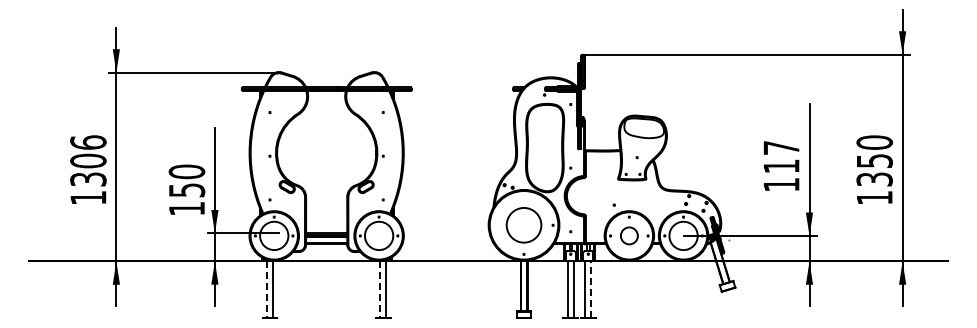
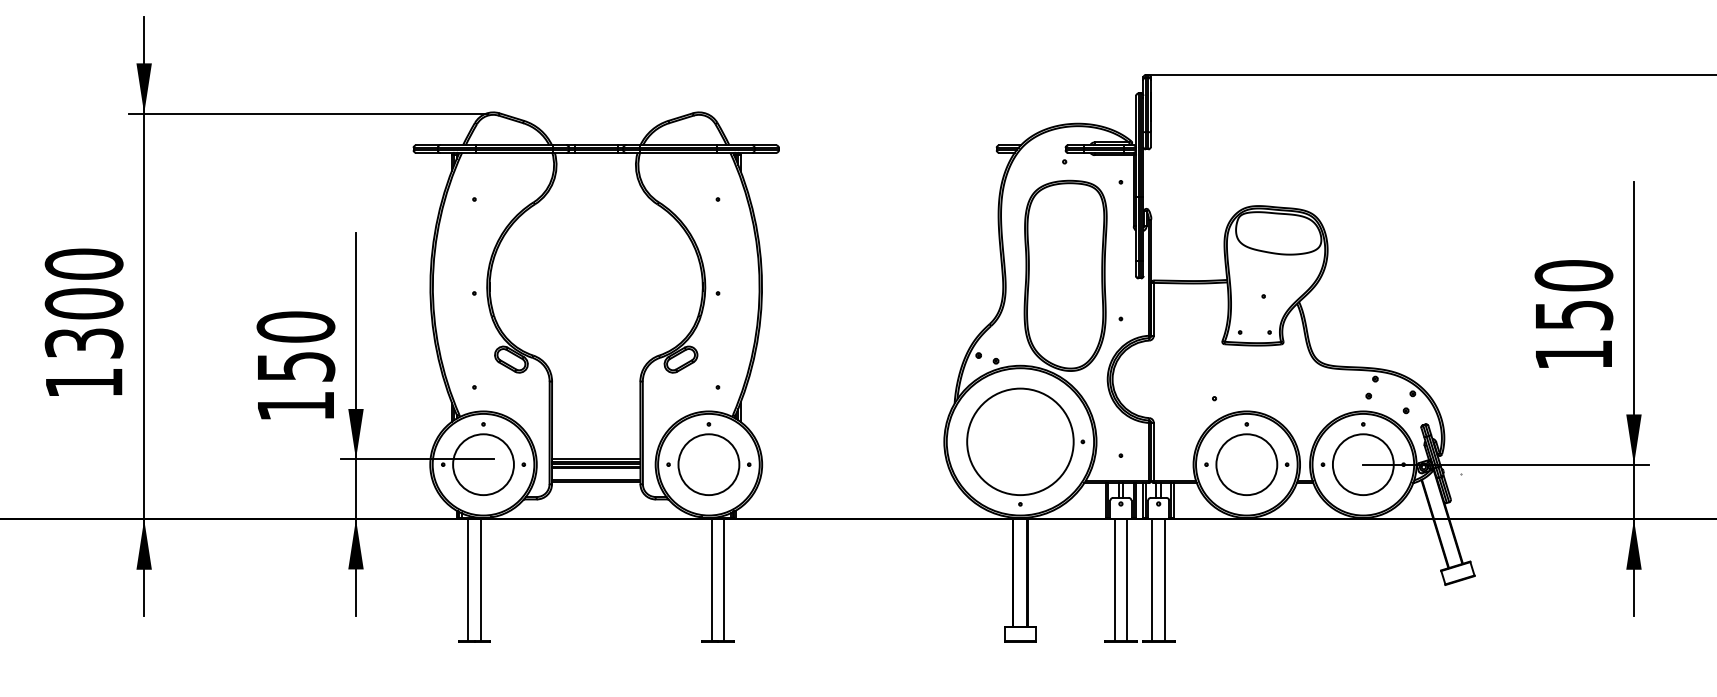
text: (88, 142) -> (84, 263), 1306 -> 1300
text: (781, 156) -> (1573, 293), 117 -> 150
circle: (523, 225) -> (1019, 442), size x1.43
circle: (629, 235) -> (1247, 463), size x1.67
line: (591, 289) -> (1165, 579), dashed -> solid
line: (267, 290) -> (469, 582), dashed -> solid
line: (380, 290) -> (711, 582), dashed -> solid

